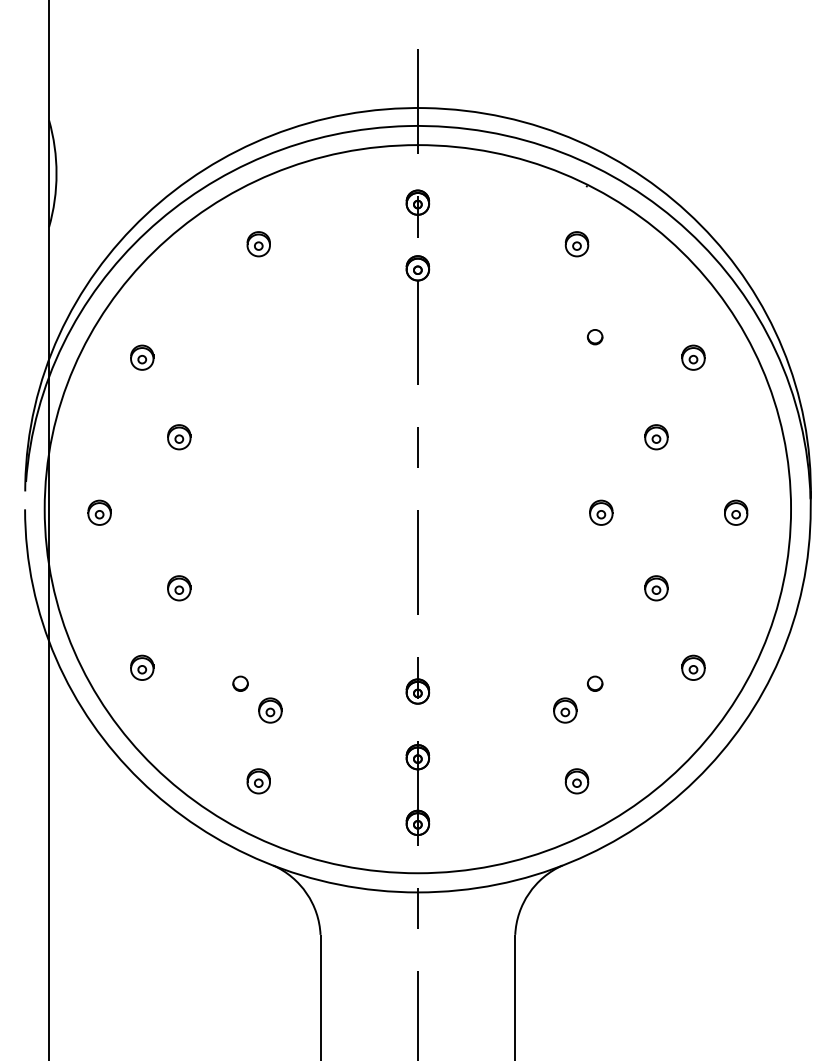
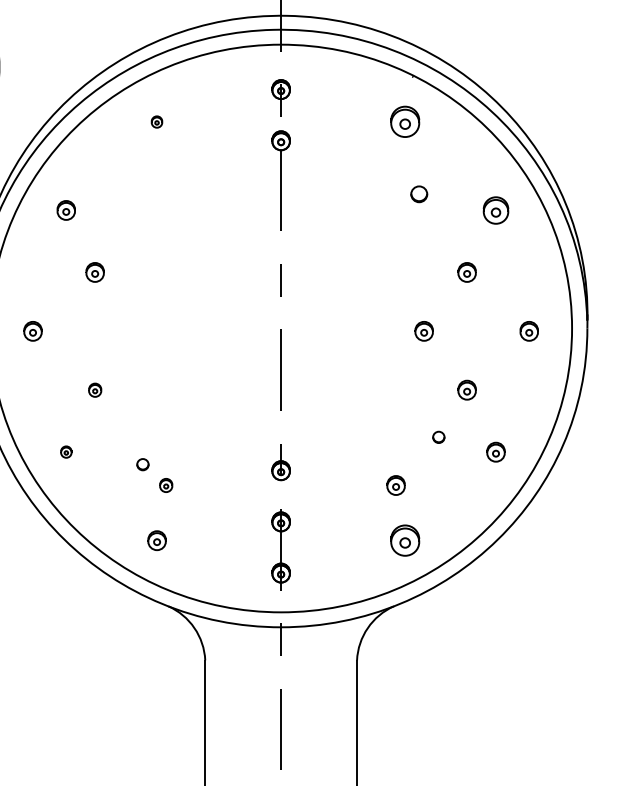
part: (258, 244) -> (156, 122), size x0.6
part: (576, 244) -> (404, 122), size x1.6
part: (595, 337) -> (419, 194), size x1.4
part: (693, 357) -> (496, 210), size x1.4
part: (179, 588) -> (95, 390), size x0.7
part: (142, 667) -> (66, 451), size x0.6
part: (594, 683) -> (438, 437), moved
part: (270, 710) -> (166, 485), size x0.7
part: (576, 781) -> (404, 540), size x1.6

